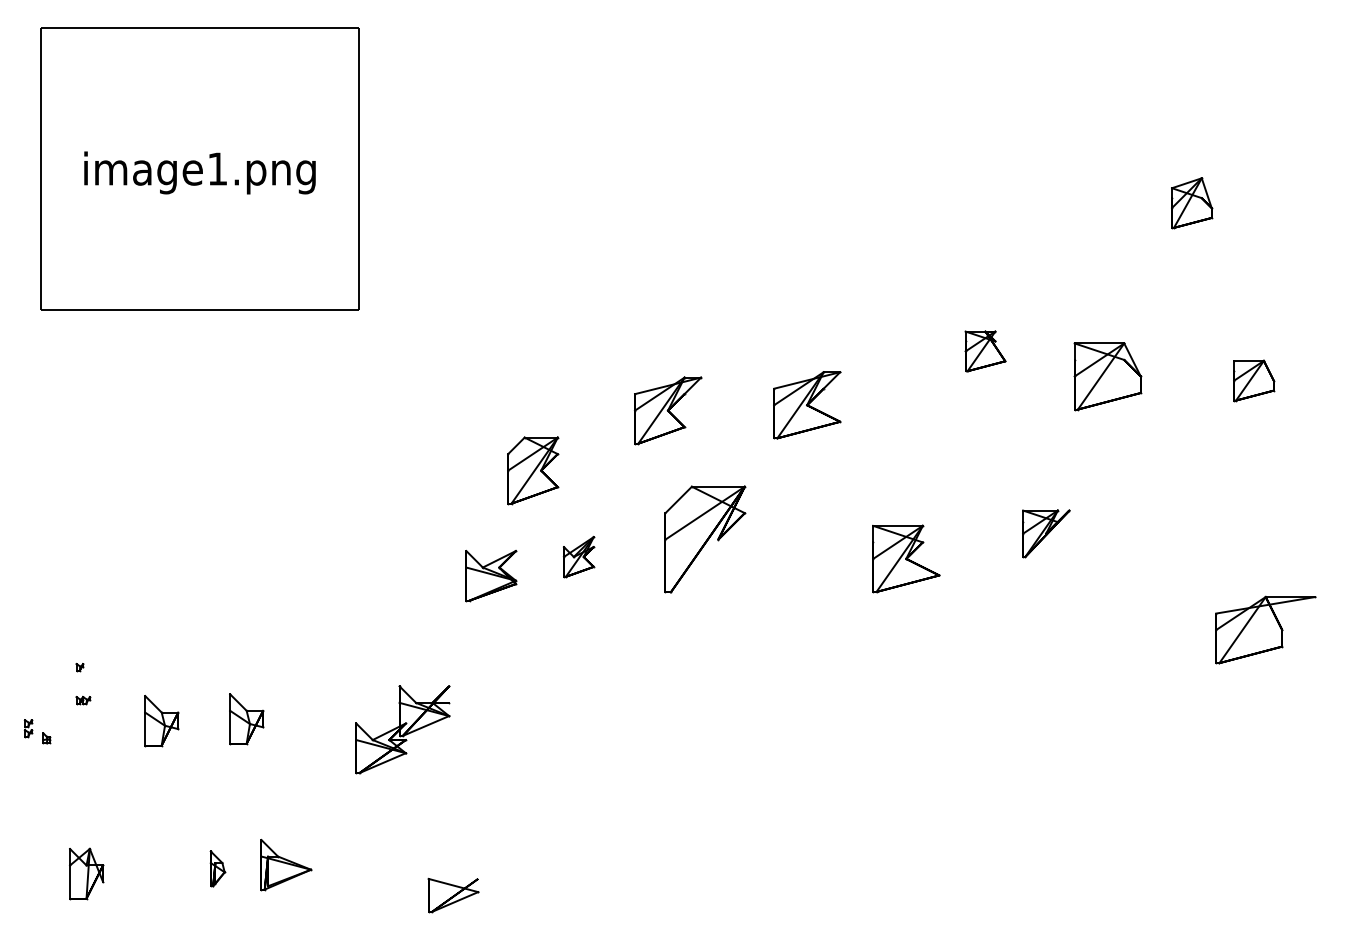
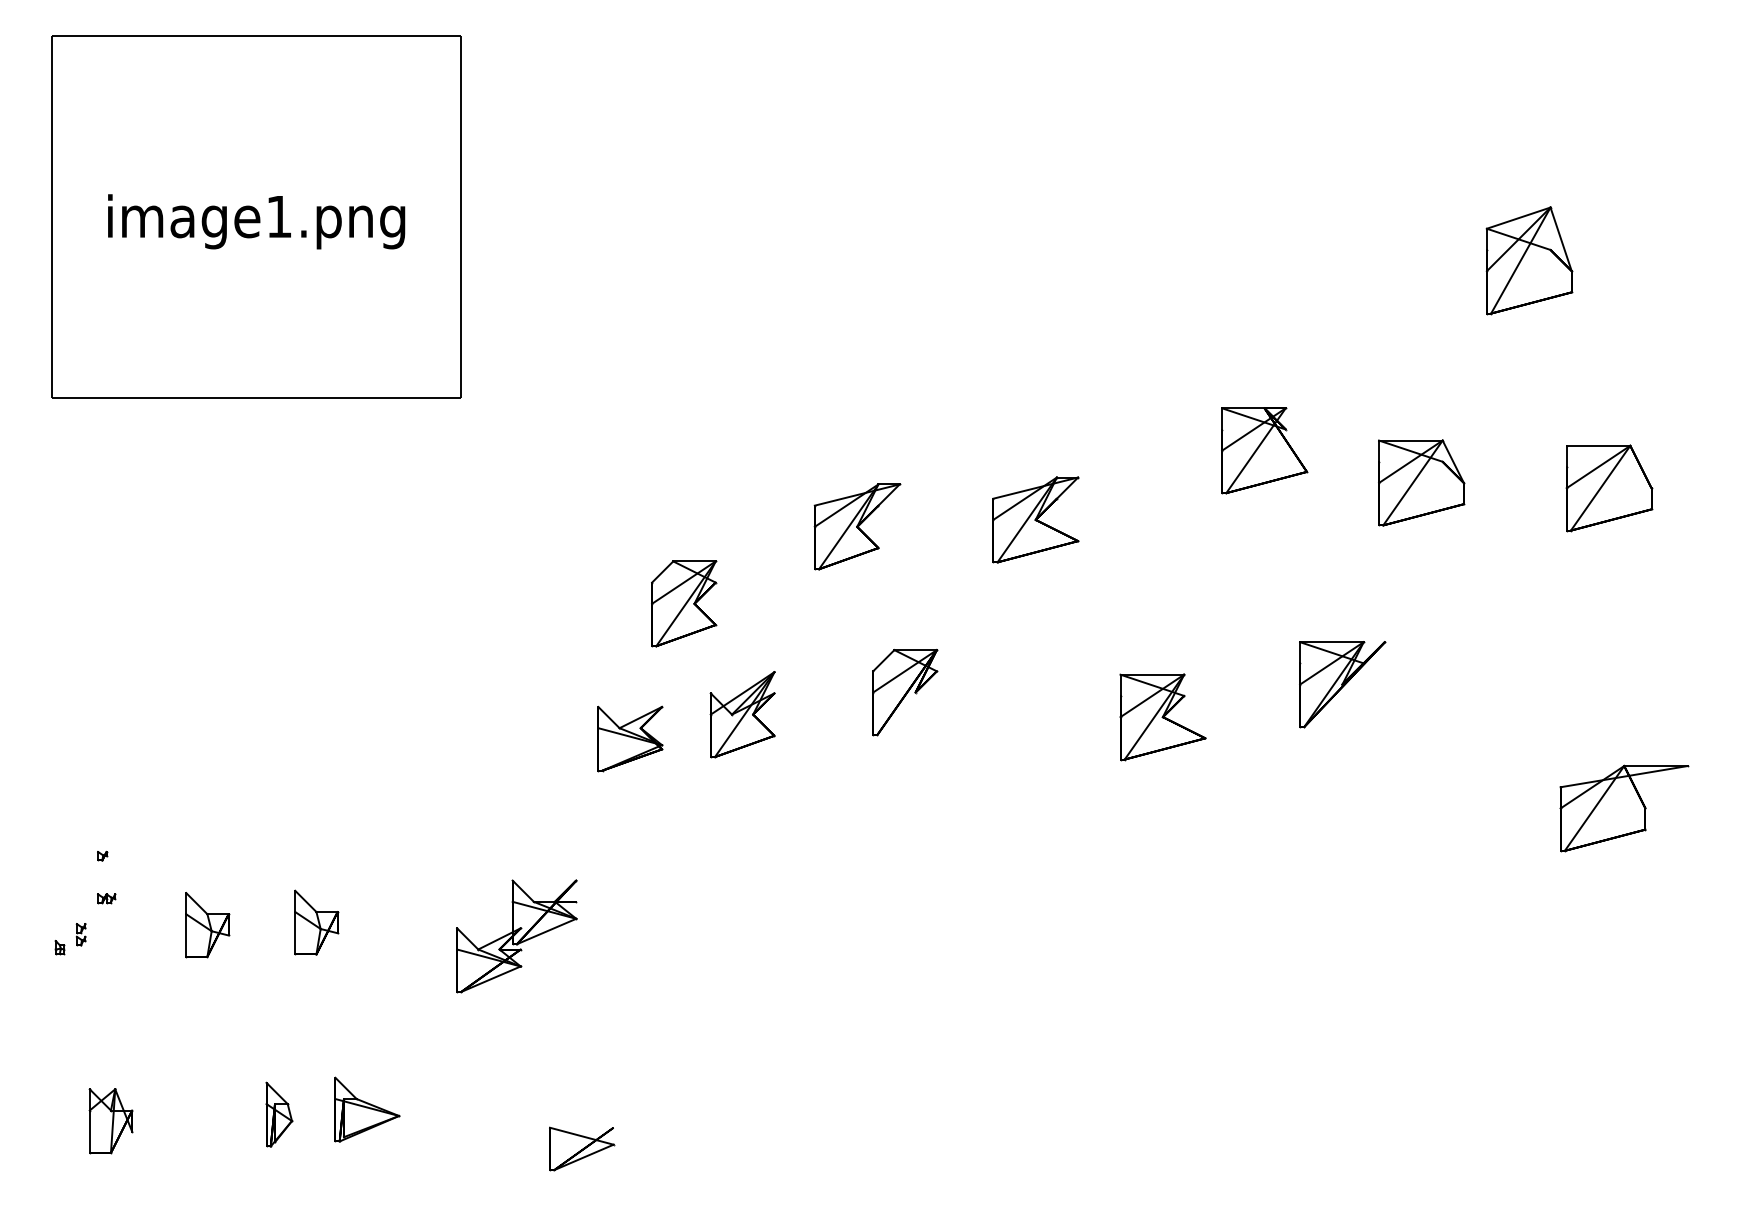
part: (1191, 202) -> (1528, 259), size x1.67
part: (985, 351) -> (1264, 450), size x1.67
part: (1253, 380) -> (1608, 488), size x1.67
part: (1046, 533) -> (1342, 684), size x1.43
part: (705, 539) -> (905, 692), size x0.62
part: (578, 556) -> (742, 714), size x1.67
part: (28, 728) -> (81, 934), moved
part: (217, 868) -> (279, 1114), size x1.43

